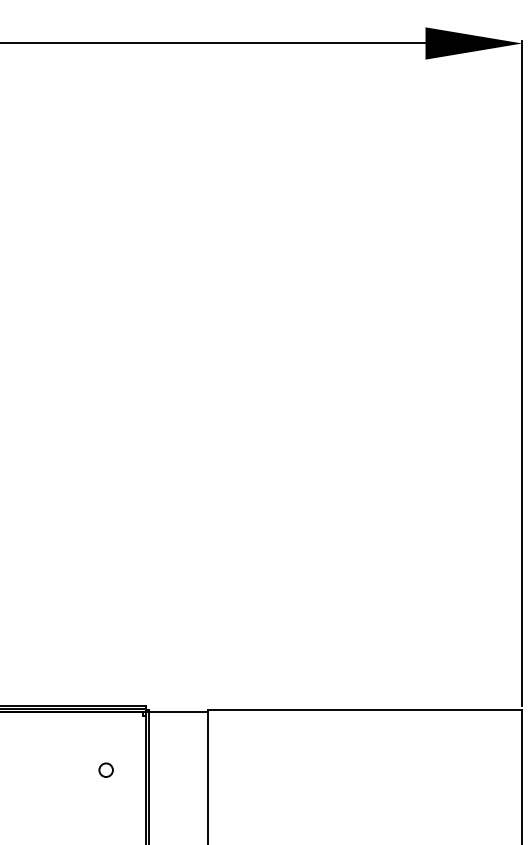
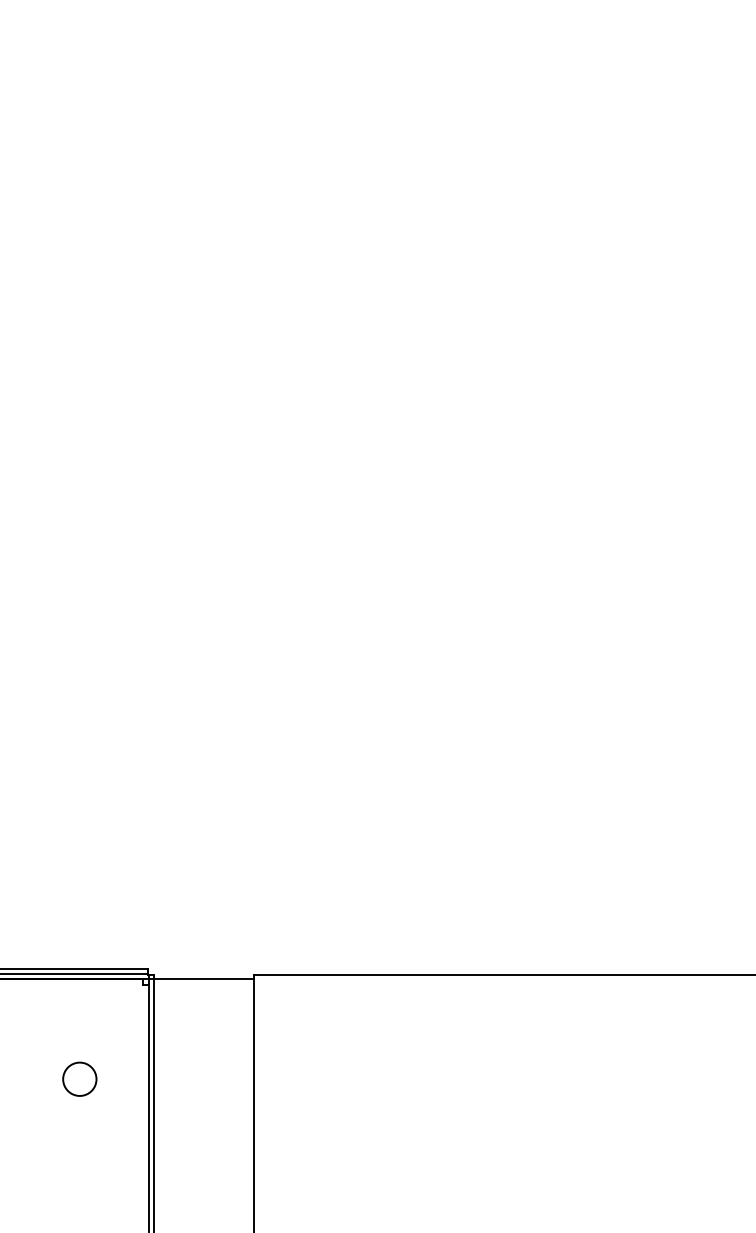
circle: (105, 769) -> (78, 1077), size x1.43

